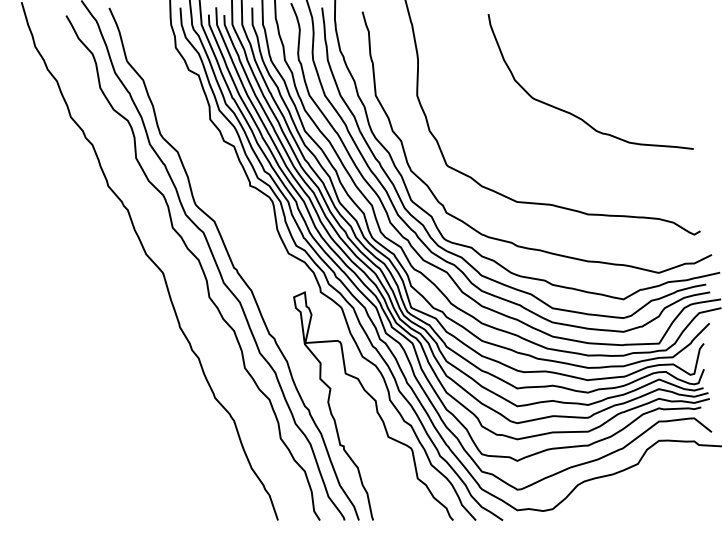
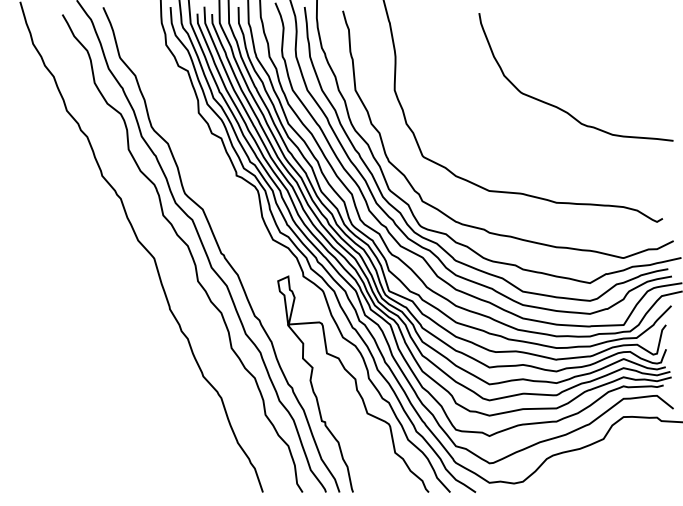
curve: (574, 114) -> (560, 108), moved

